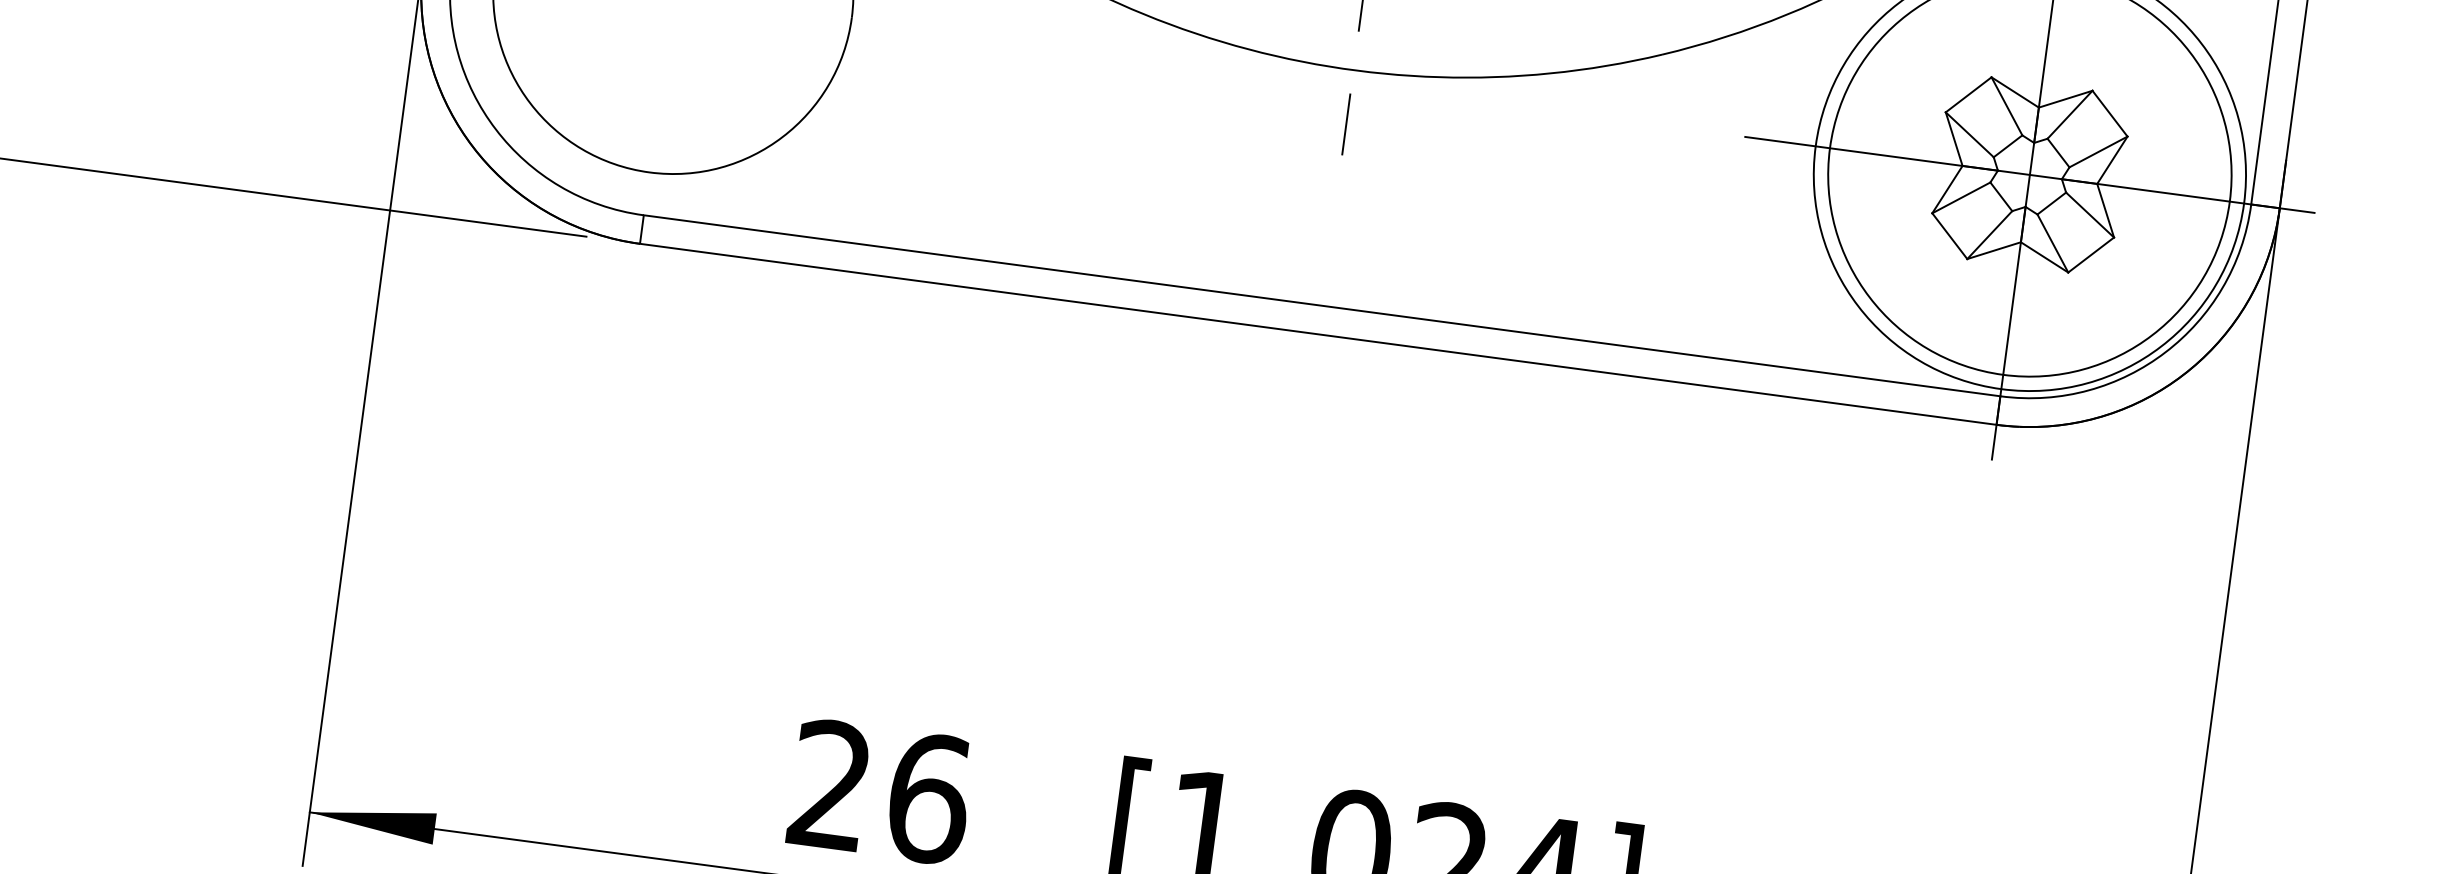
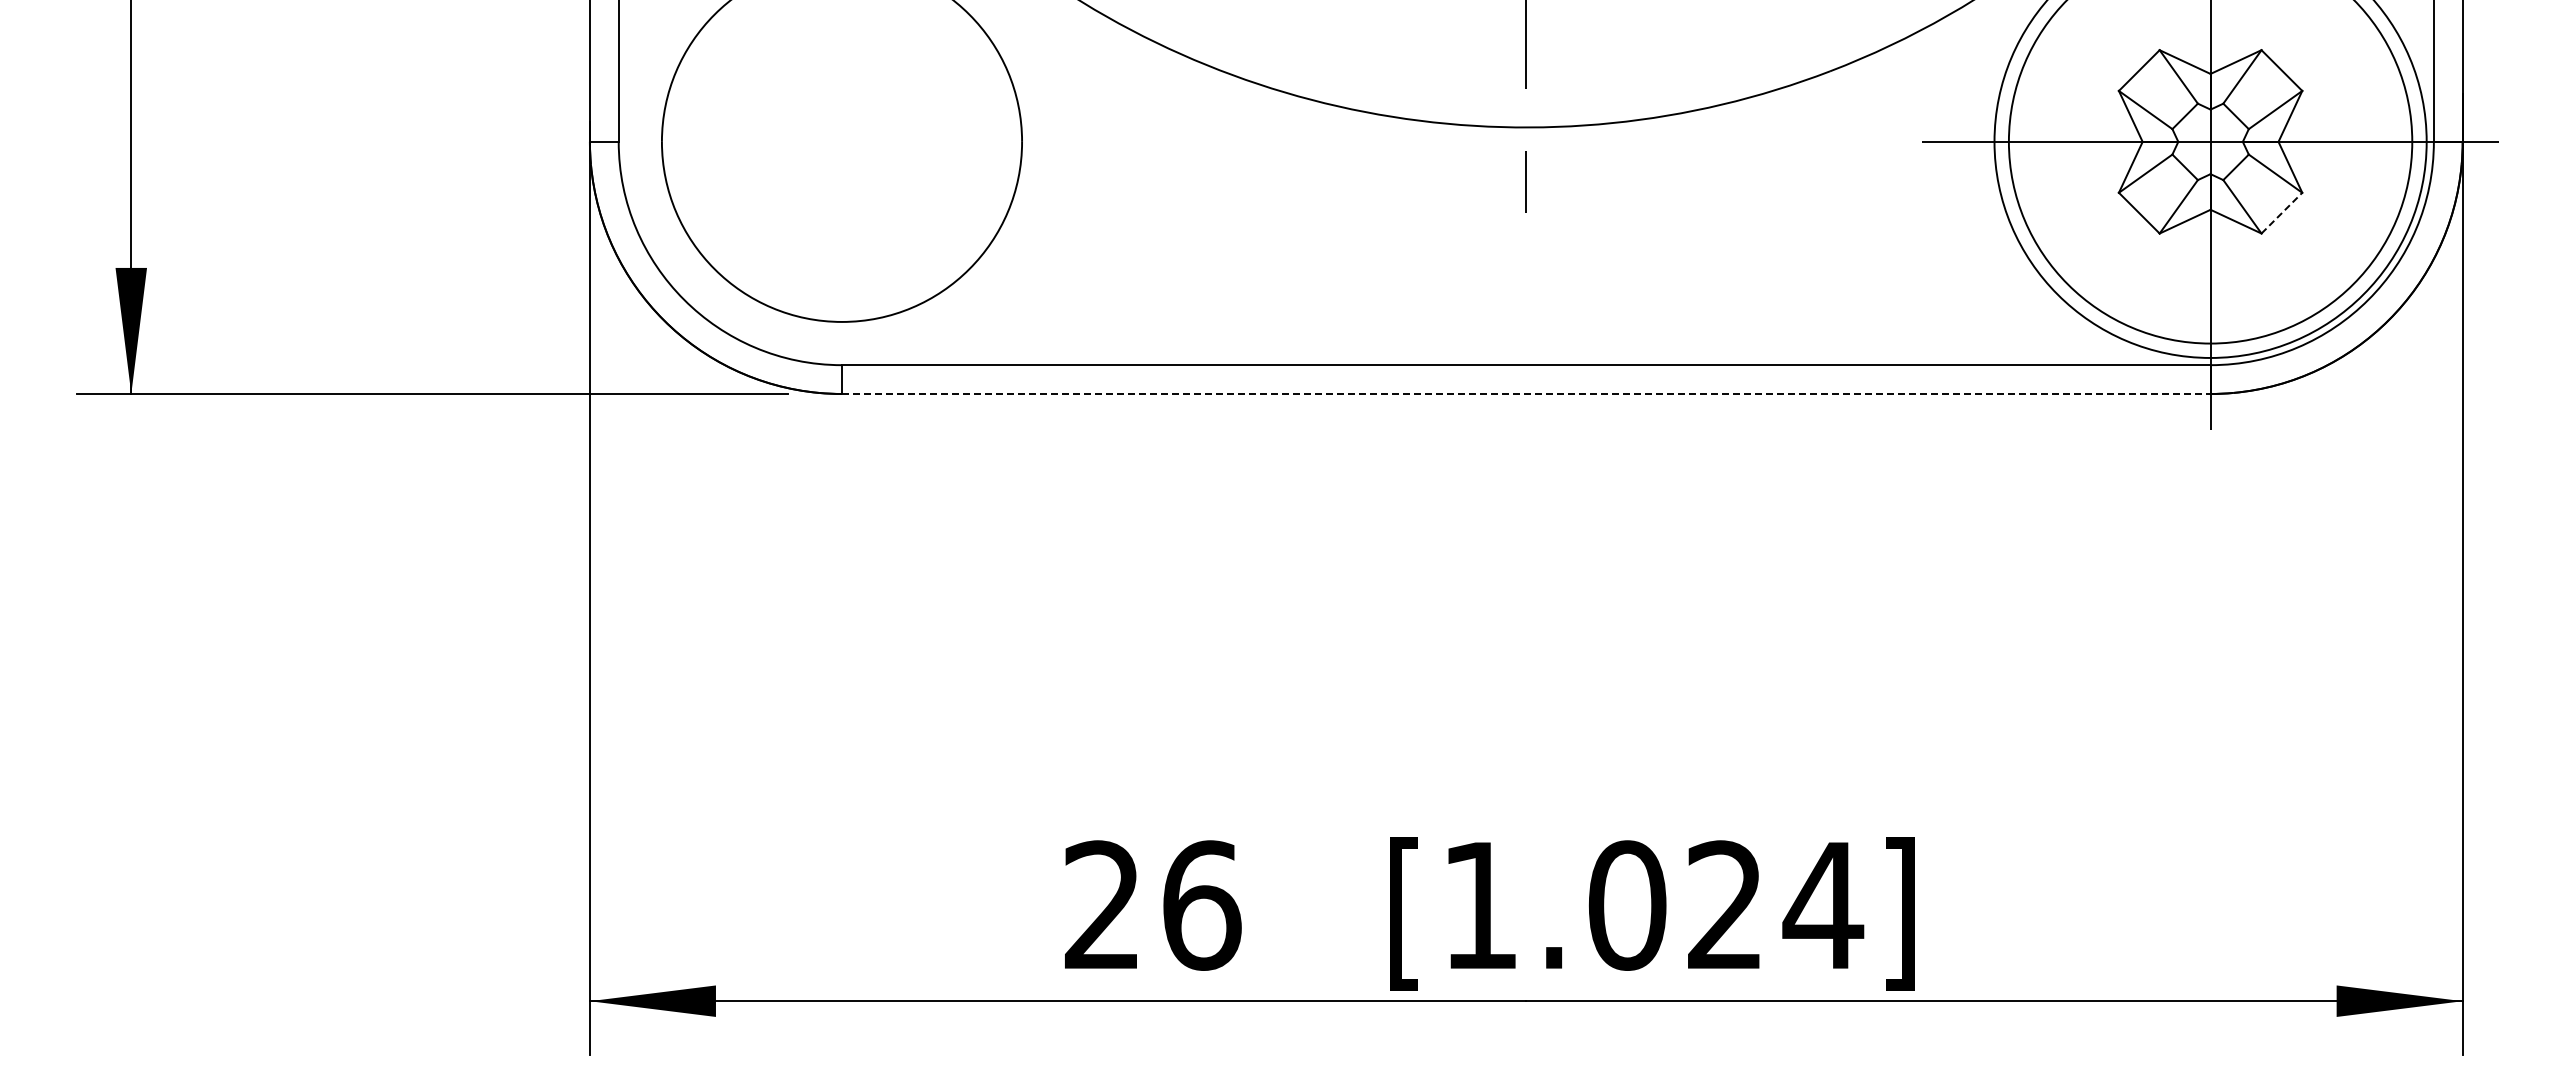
line: (2090, 255) -> (2281, 213), solid -> dashed
line: (1318, 333) -> (1526, 393), solid -> dashed

